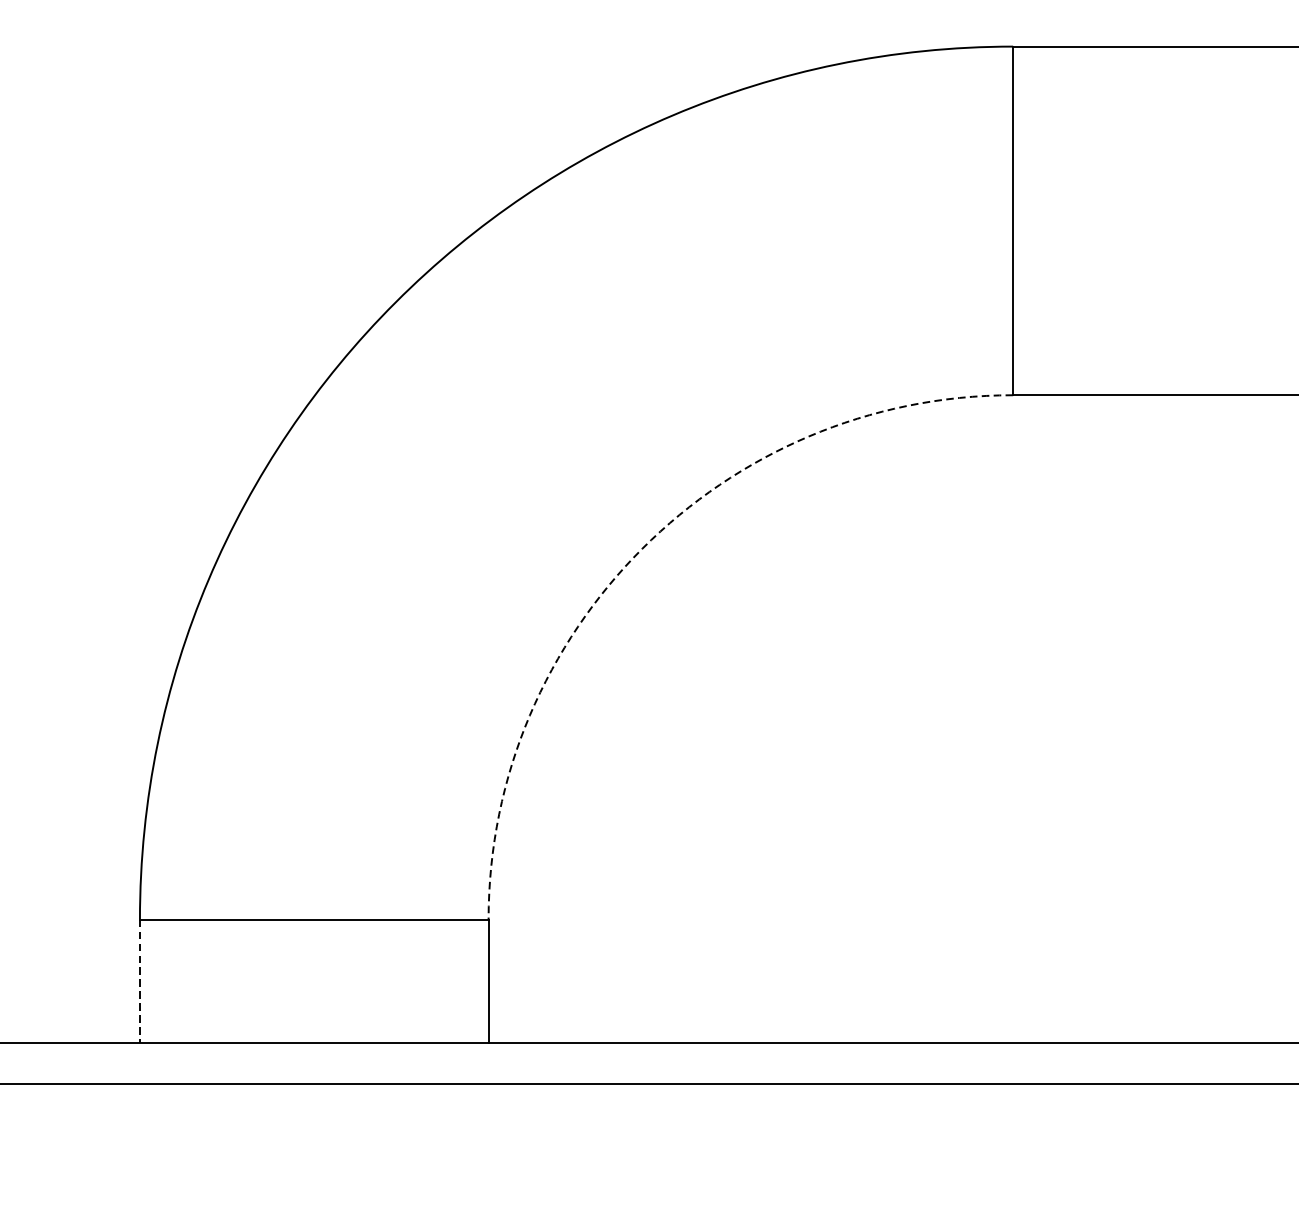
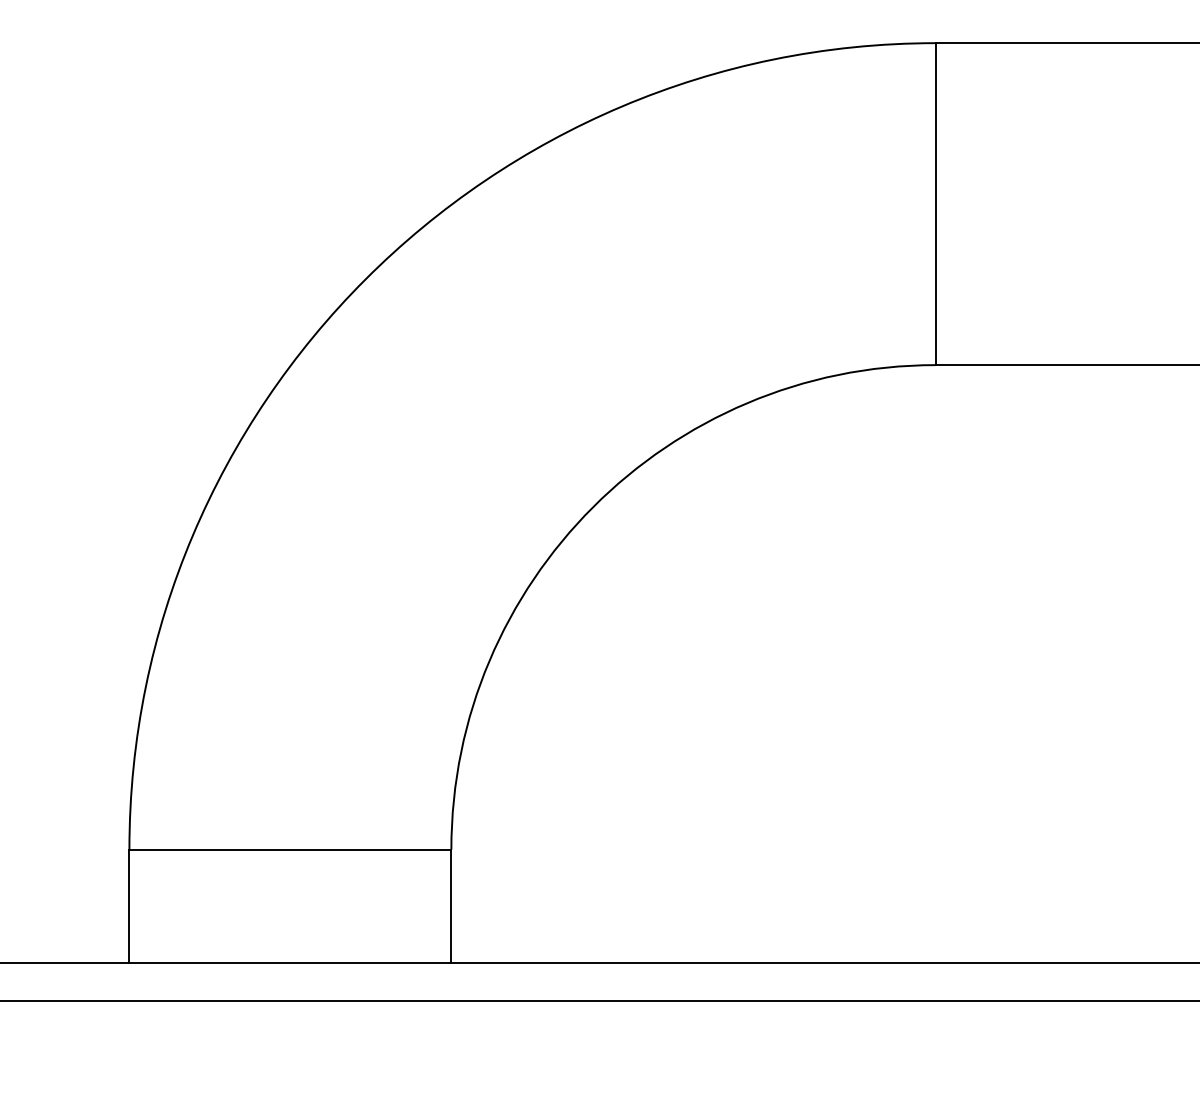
arc: (642, 549) -> (593, 507), dashed -> solid
line: (140, 981) -> (129, 906), dashed -> solid

